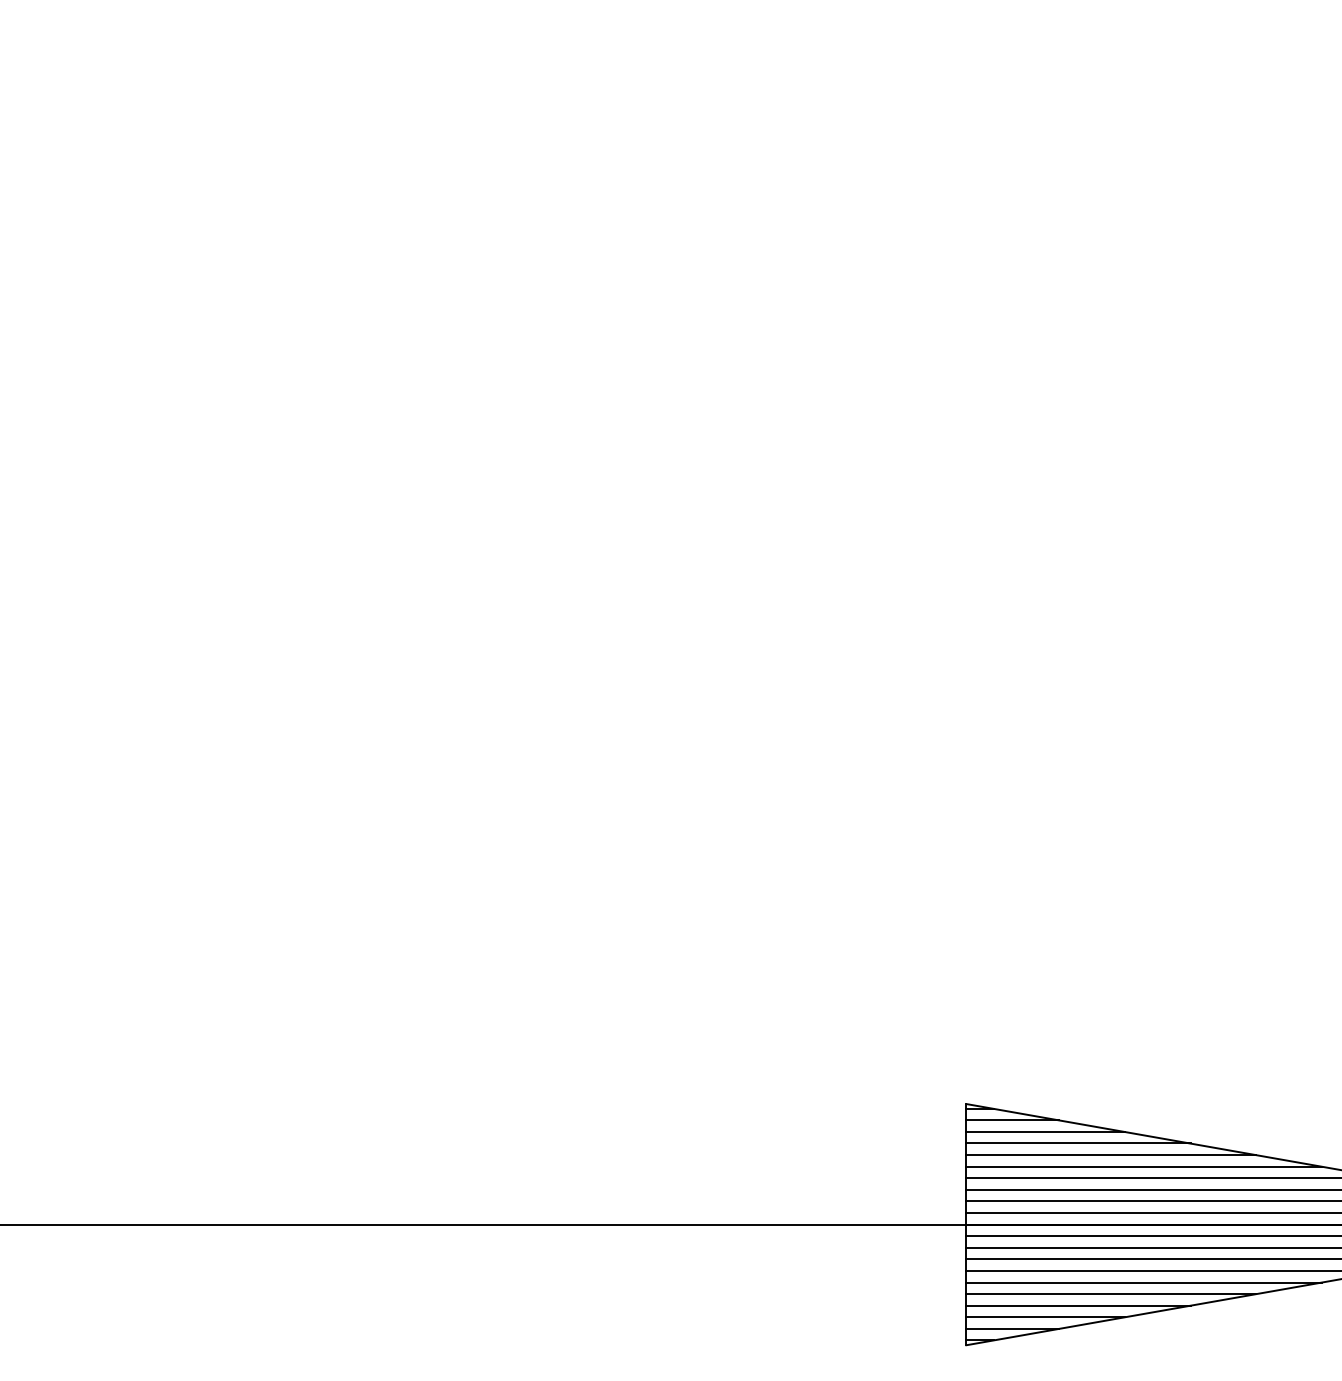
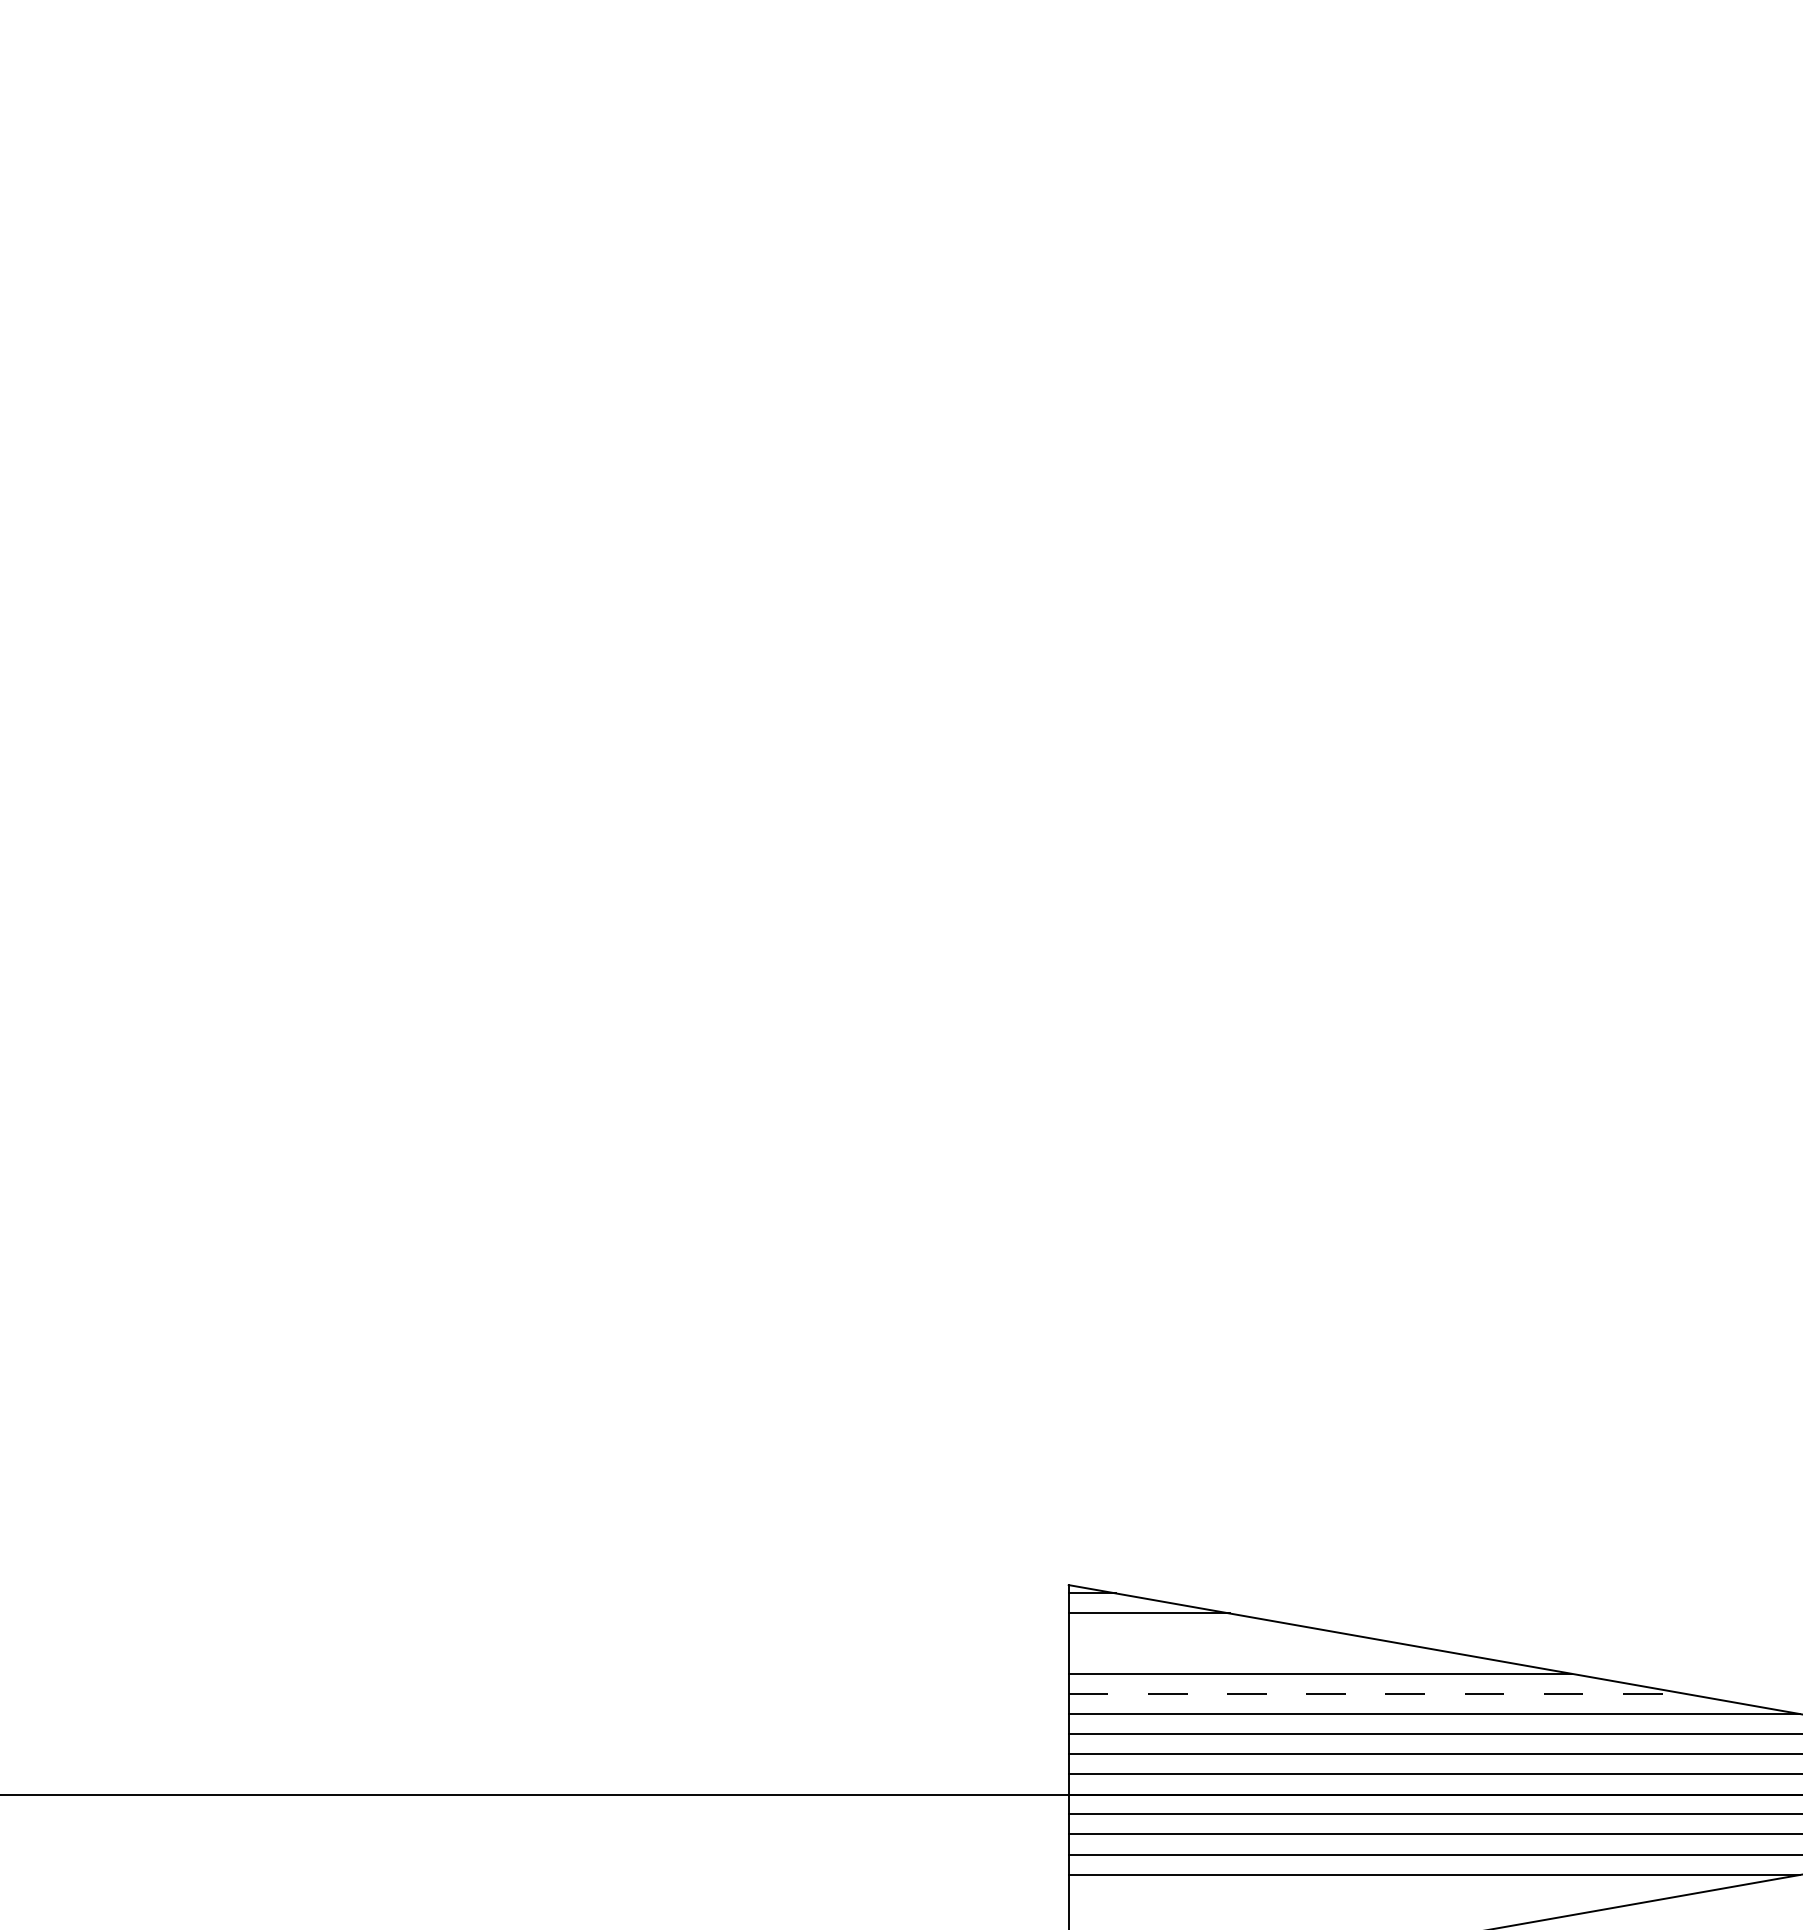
line: (1045, 1131) -> (1206, 1632), removed
line: (1078, 1143) -> (1263, 1653), removed
line: (1144, 1166) -> (1377, 1693), solid -> dashed
line: (1144, 1282) -> (1377, 1894), removed
line: (1111, 1293) -> (1320, 1914), removed

